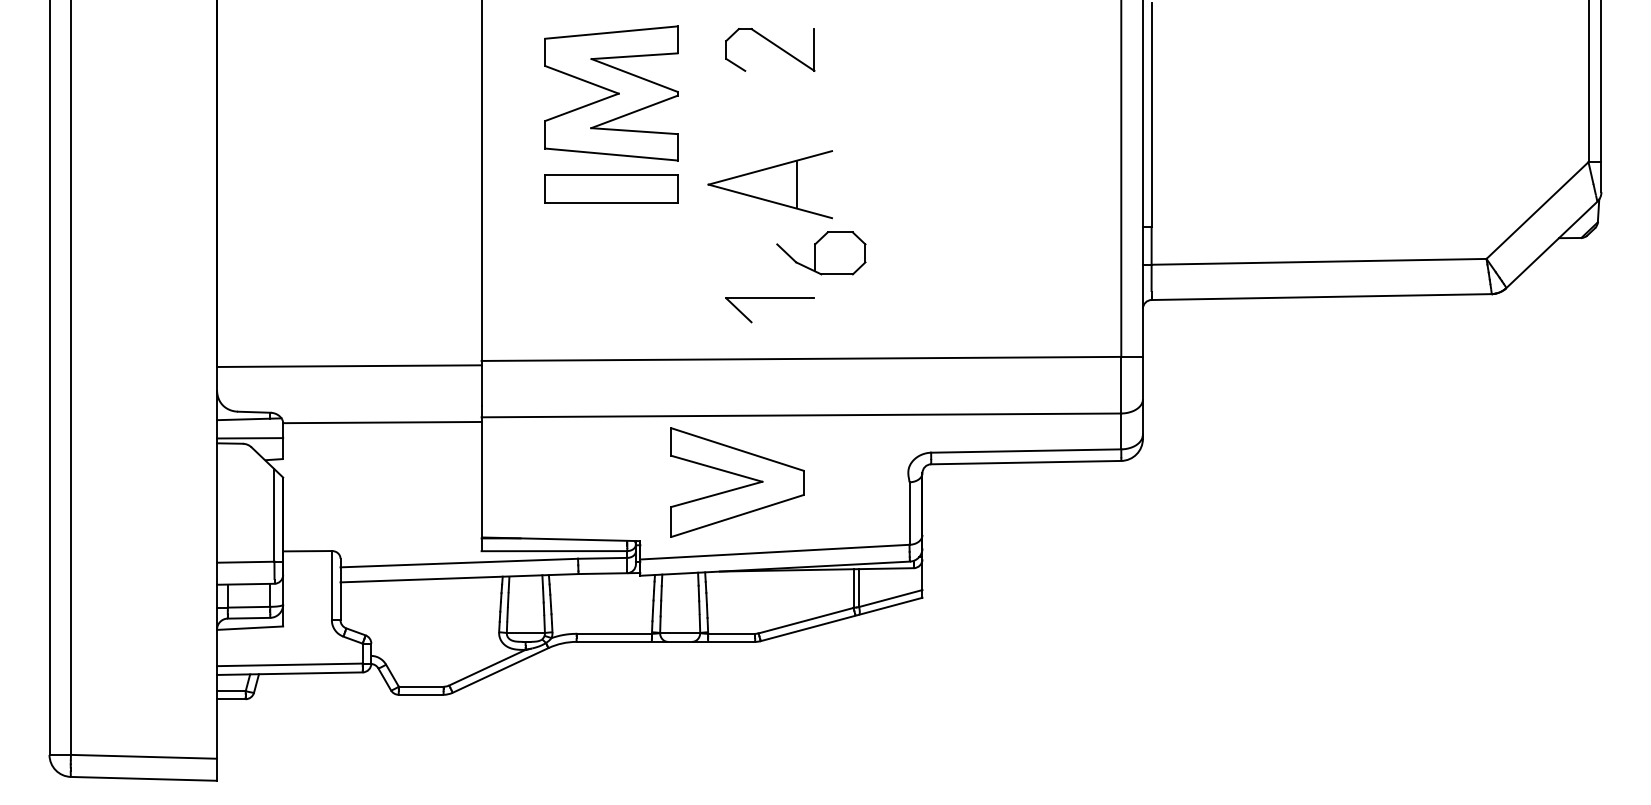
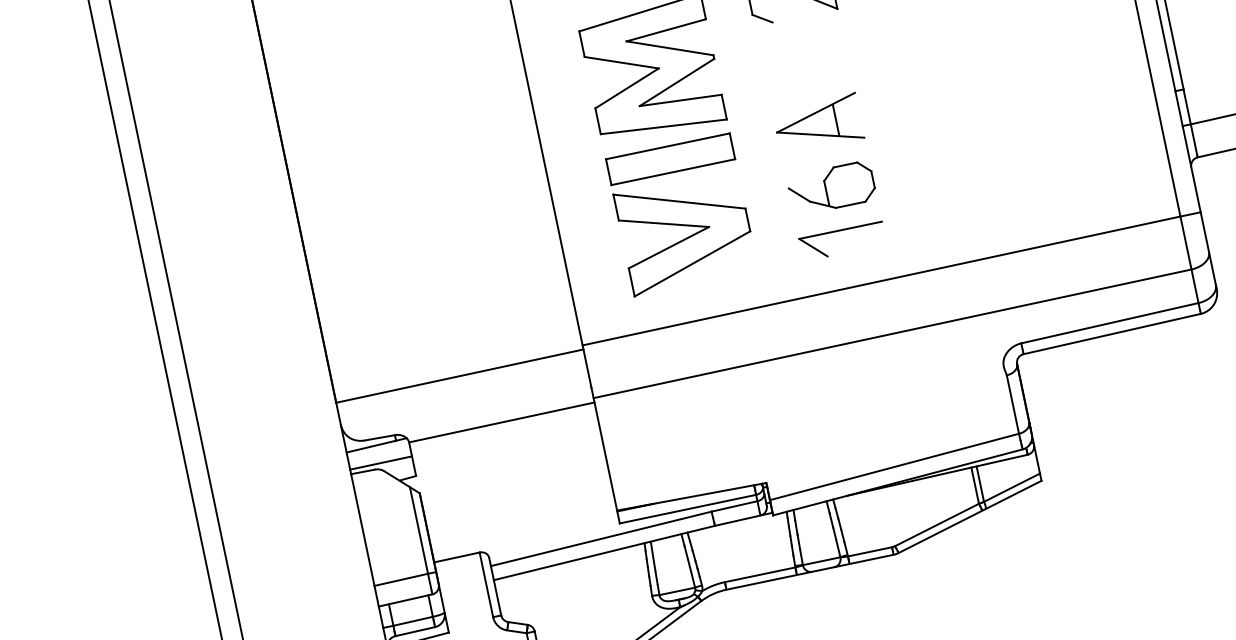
part: (770, 184) -> (818, 123), size x0.71
part: (821, 253) -> (831, 188), moved
part: (737, 482) -> (685, 232), moved

